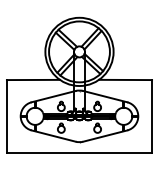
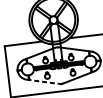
line: (53, 136) -> (42, 82), solid -> dashed

